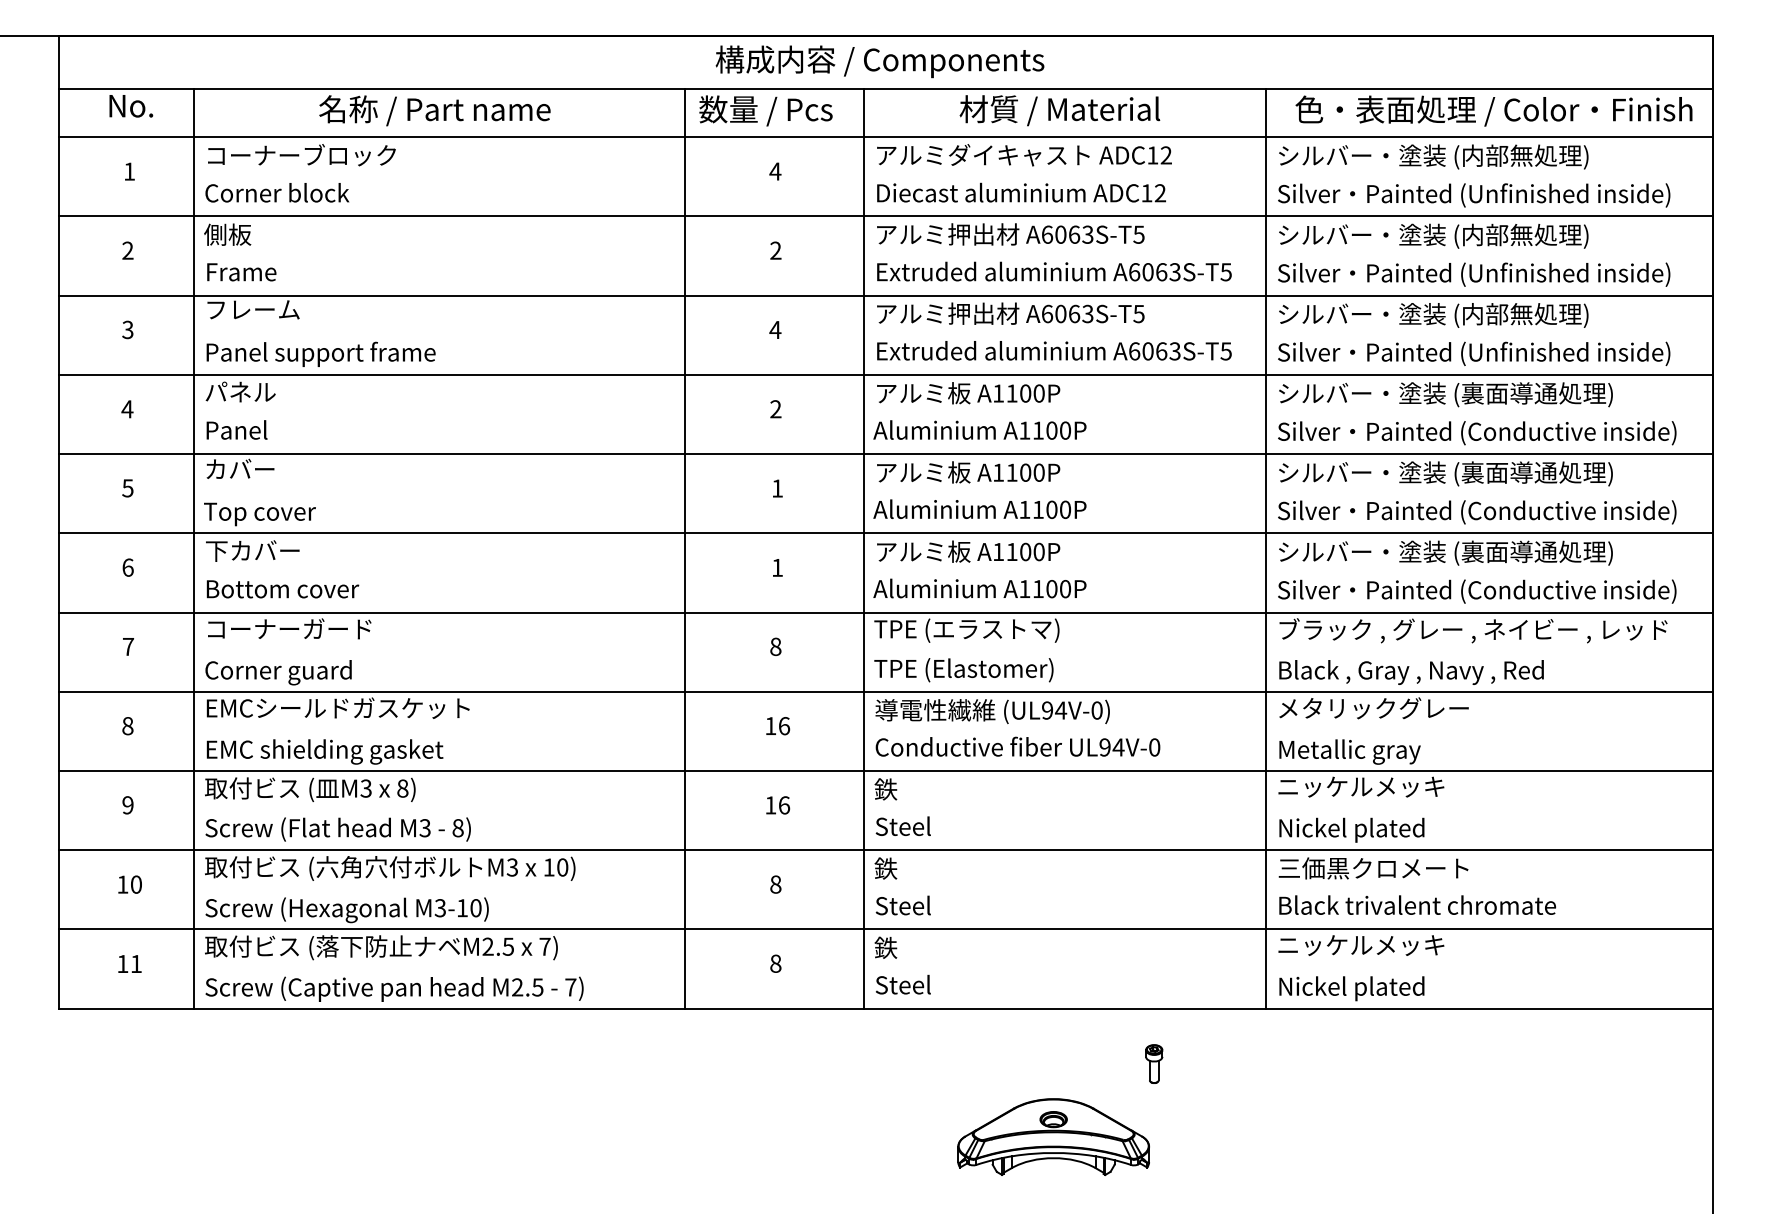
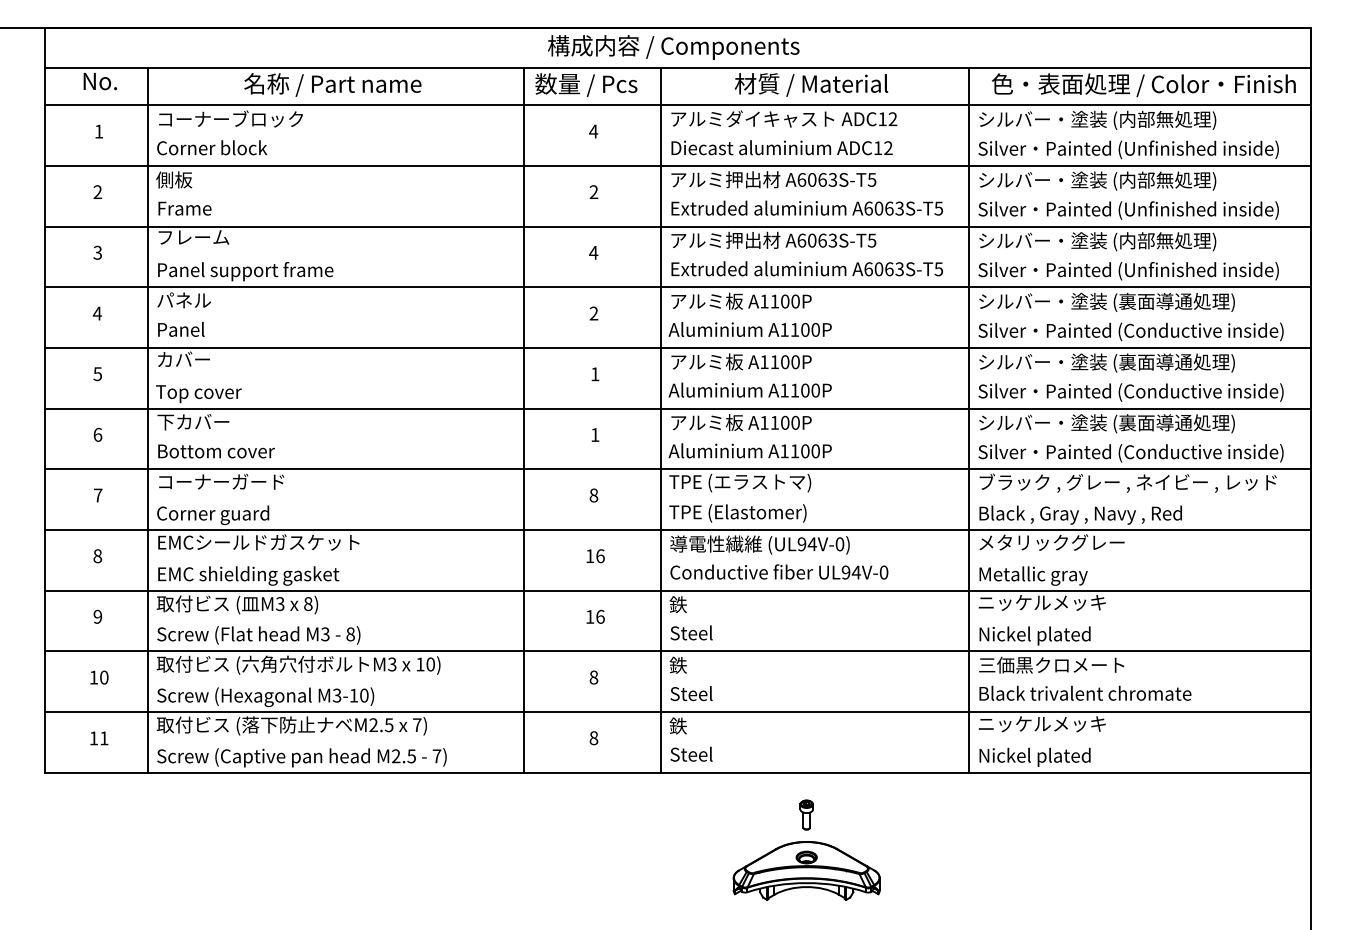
part: (1153, 1063) -> (806, 814), moved

